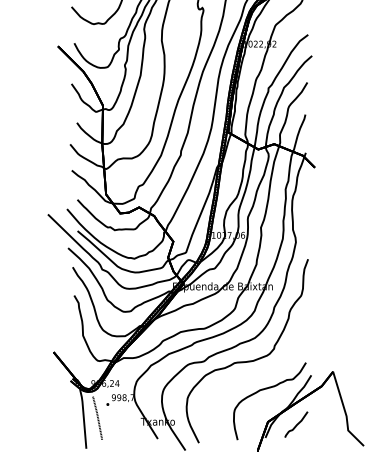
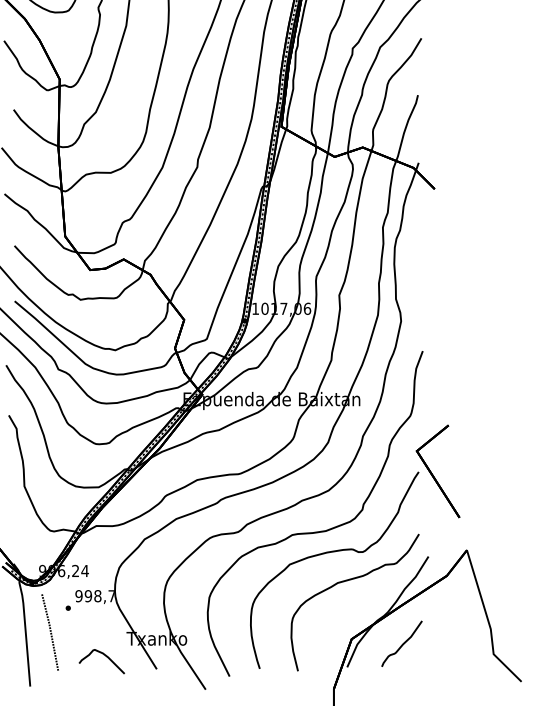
part: (269, 369) -> (354, 546), added
curve: (128, 432) -> (104, 657), added

